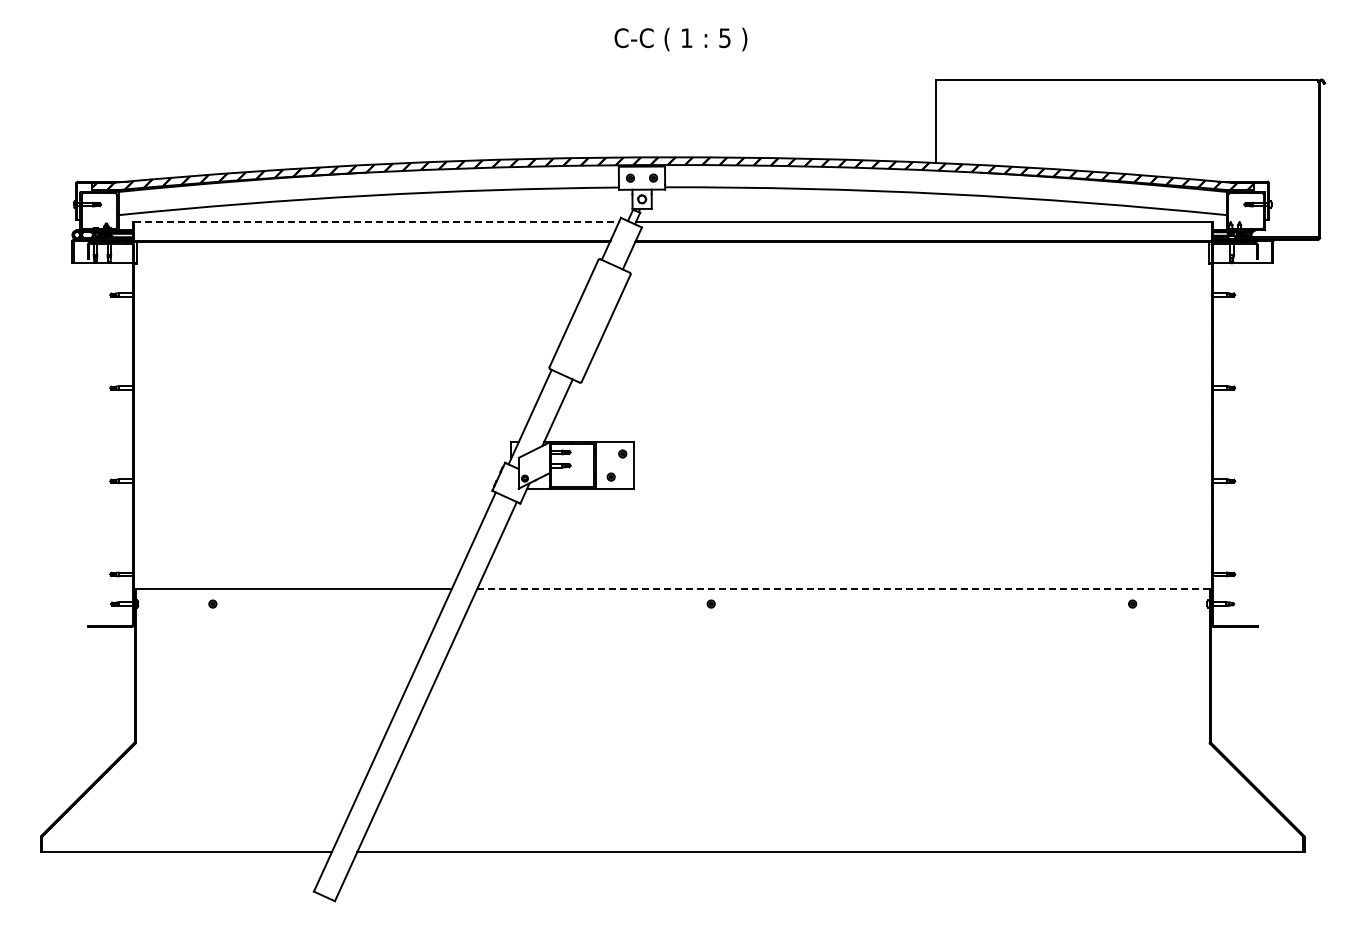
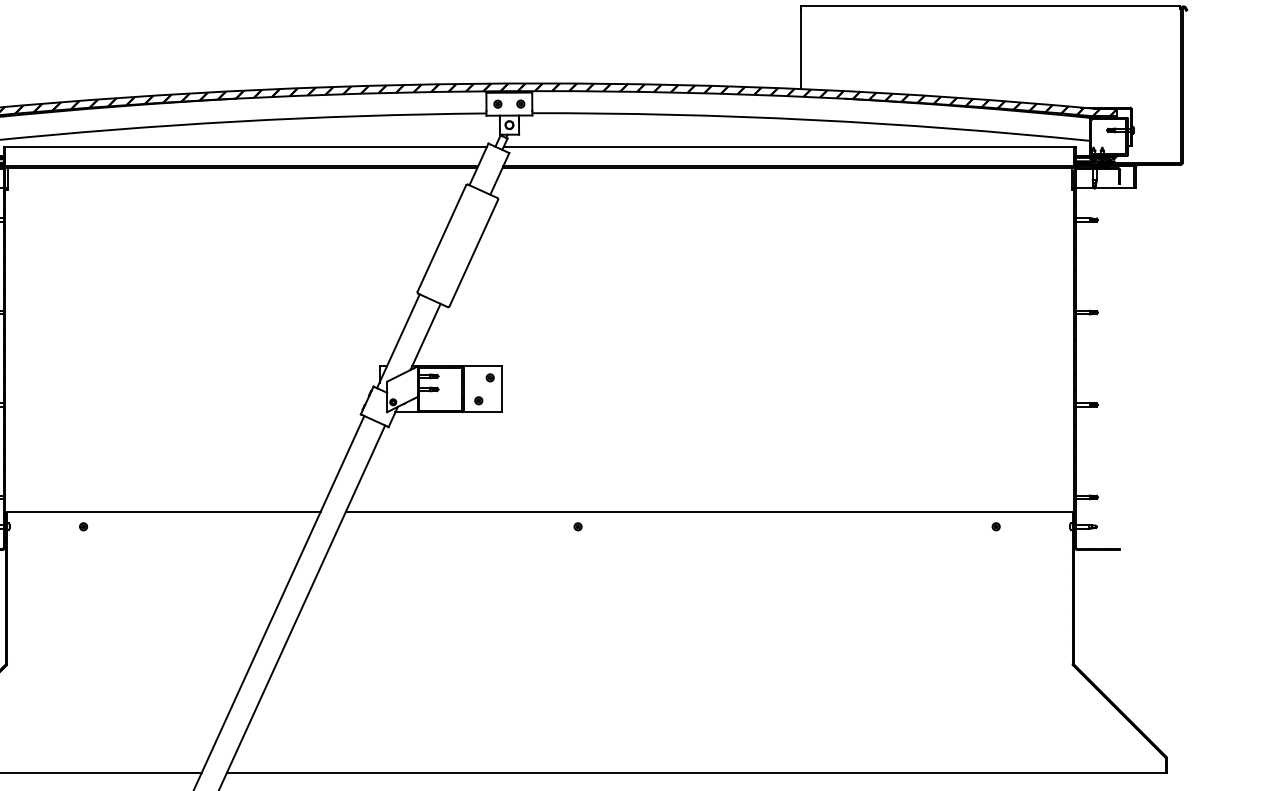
line: (376, 221) -> (245, 147), dashed -> solid
line: (842, 588) -> (708, 511), dashed -> solid

